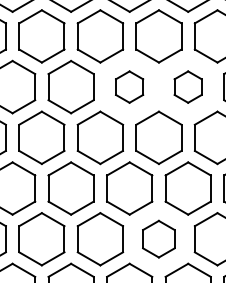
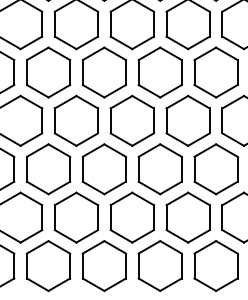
part: (128, 87) -> (159, 72), size x1.67
part: (187, 87) -> (215, 72), size x1.67
part: (158, 239) -> (187, 217), size x1.43

